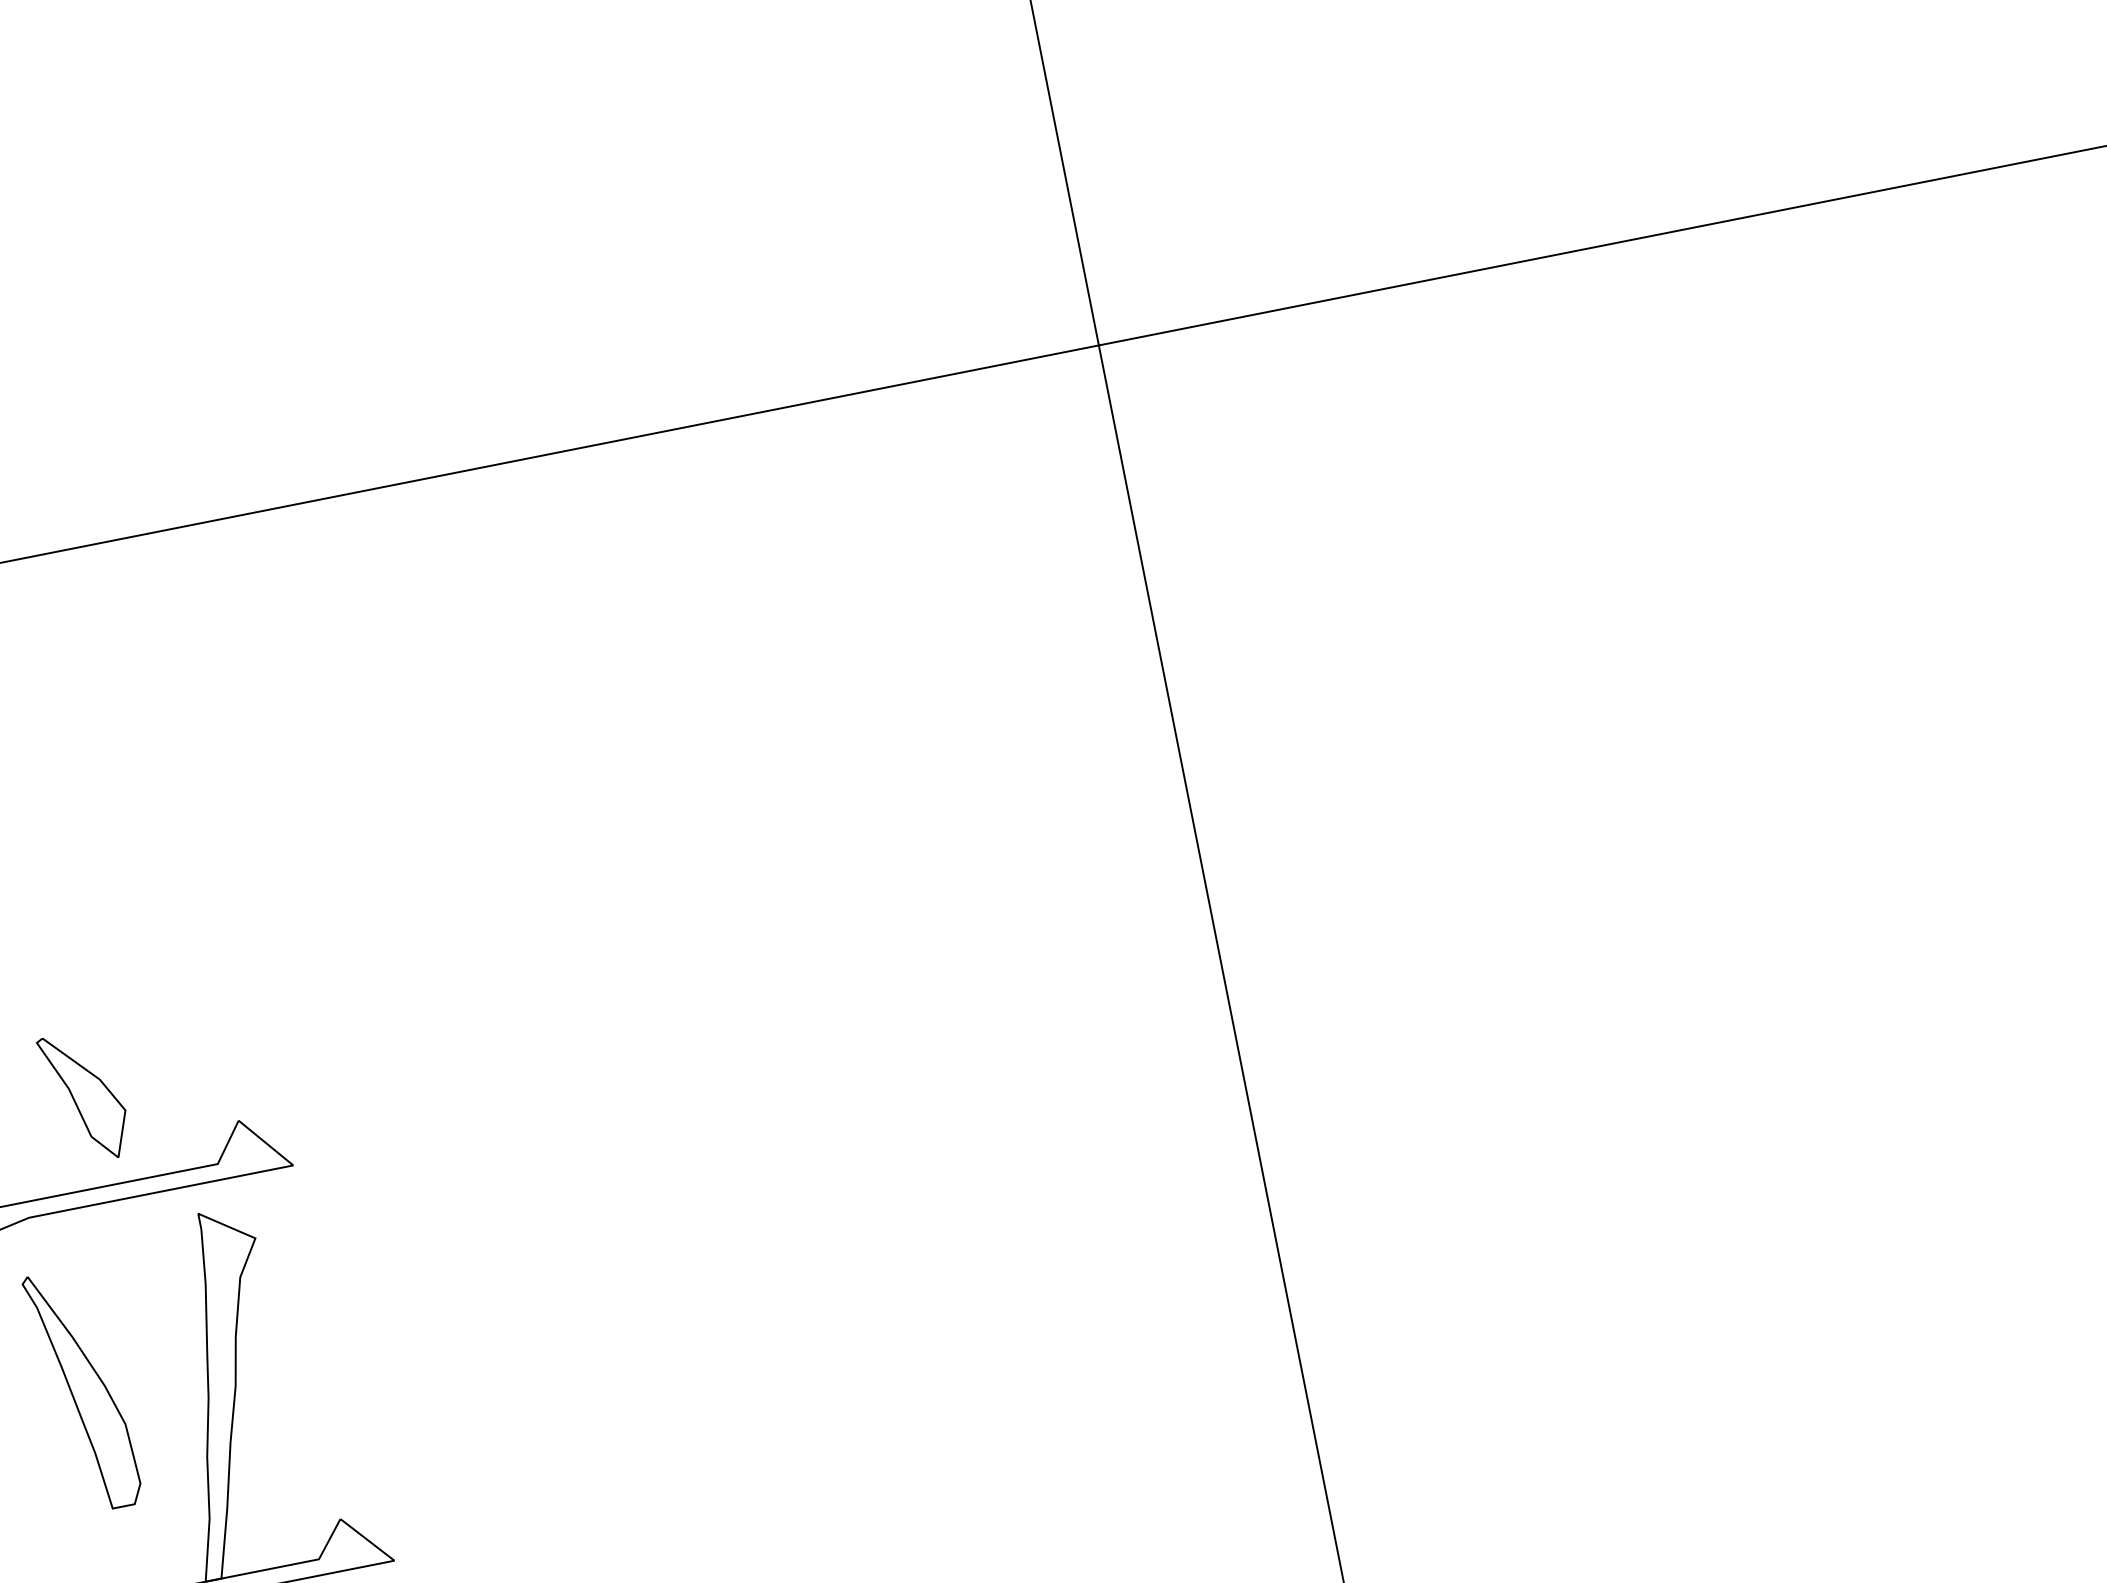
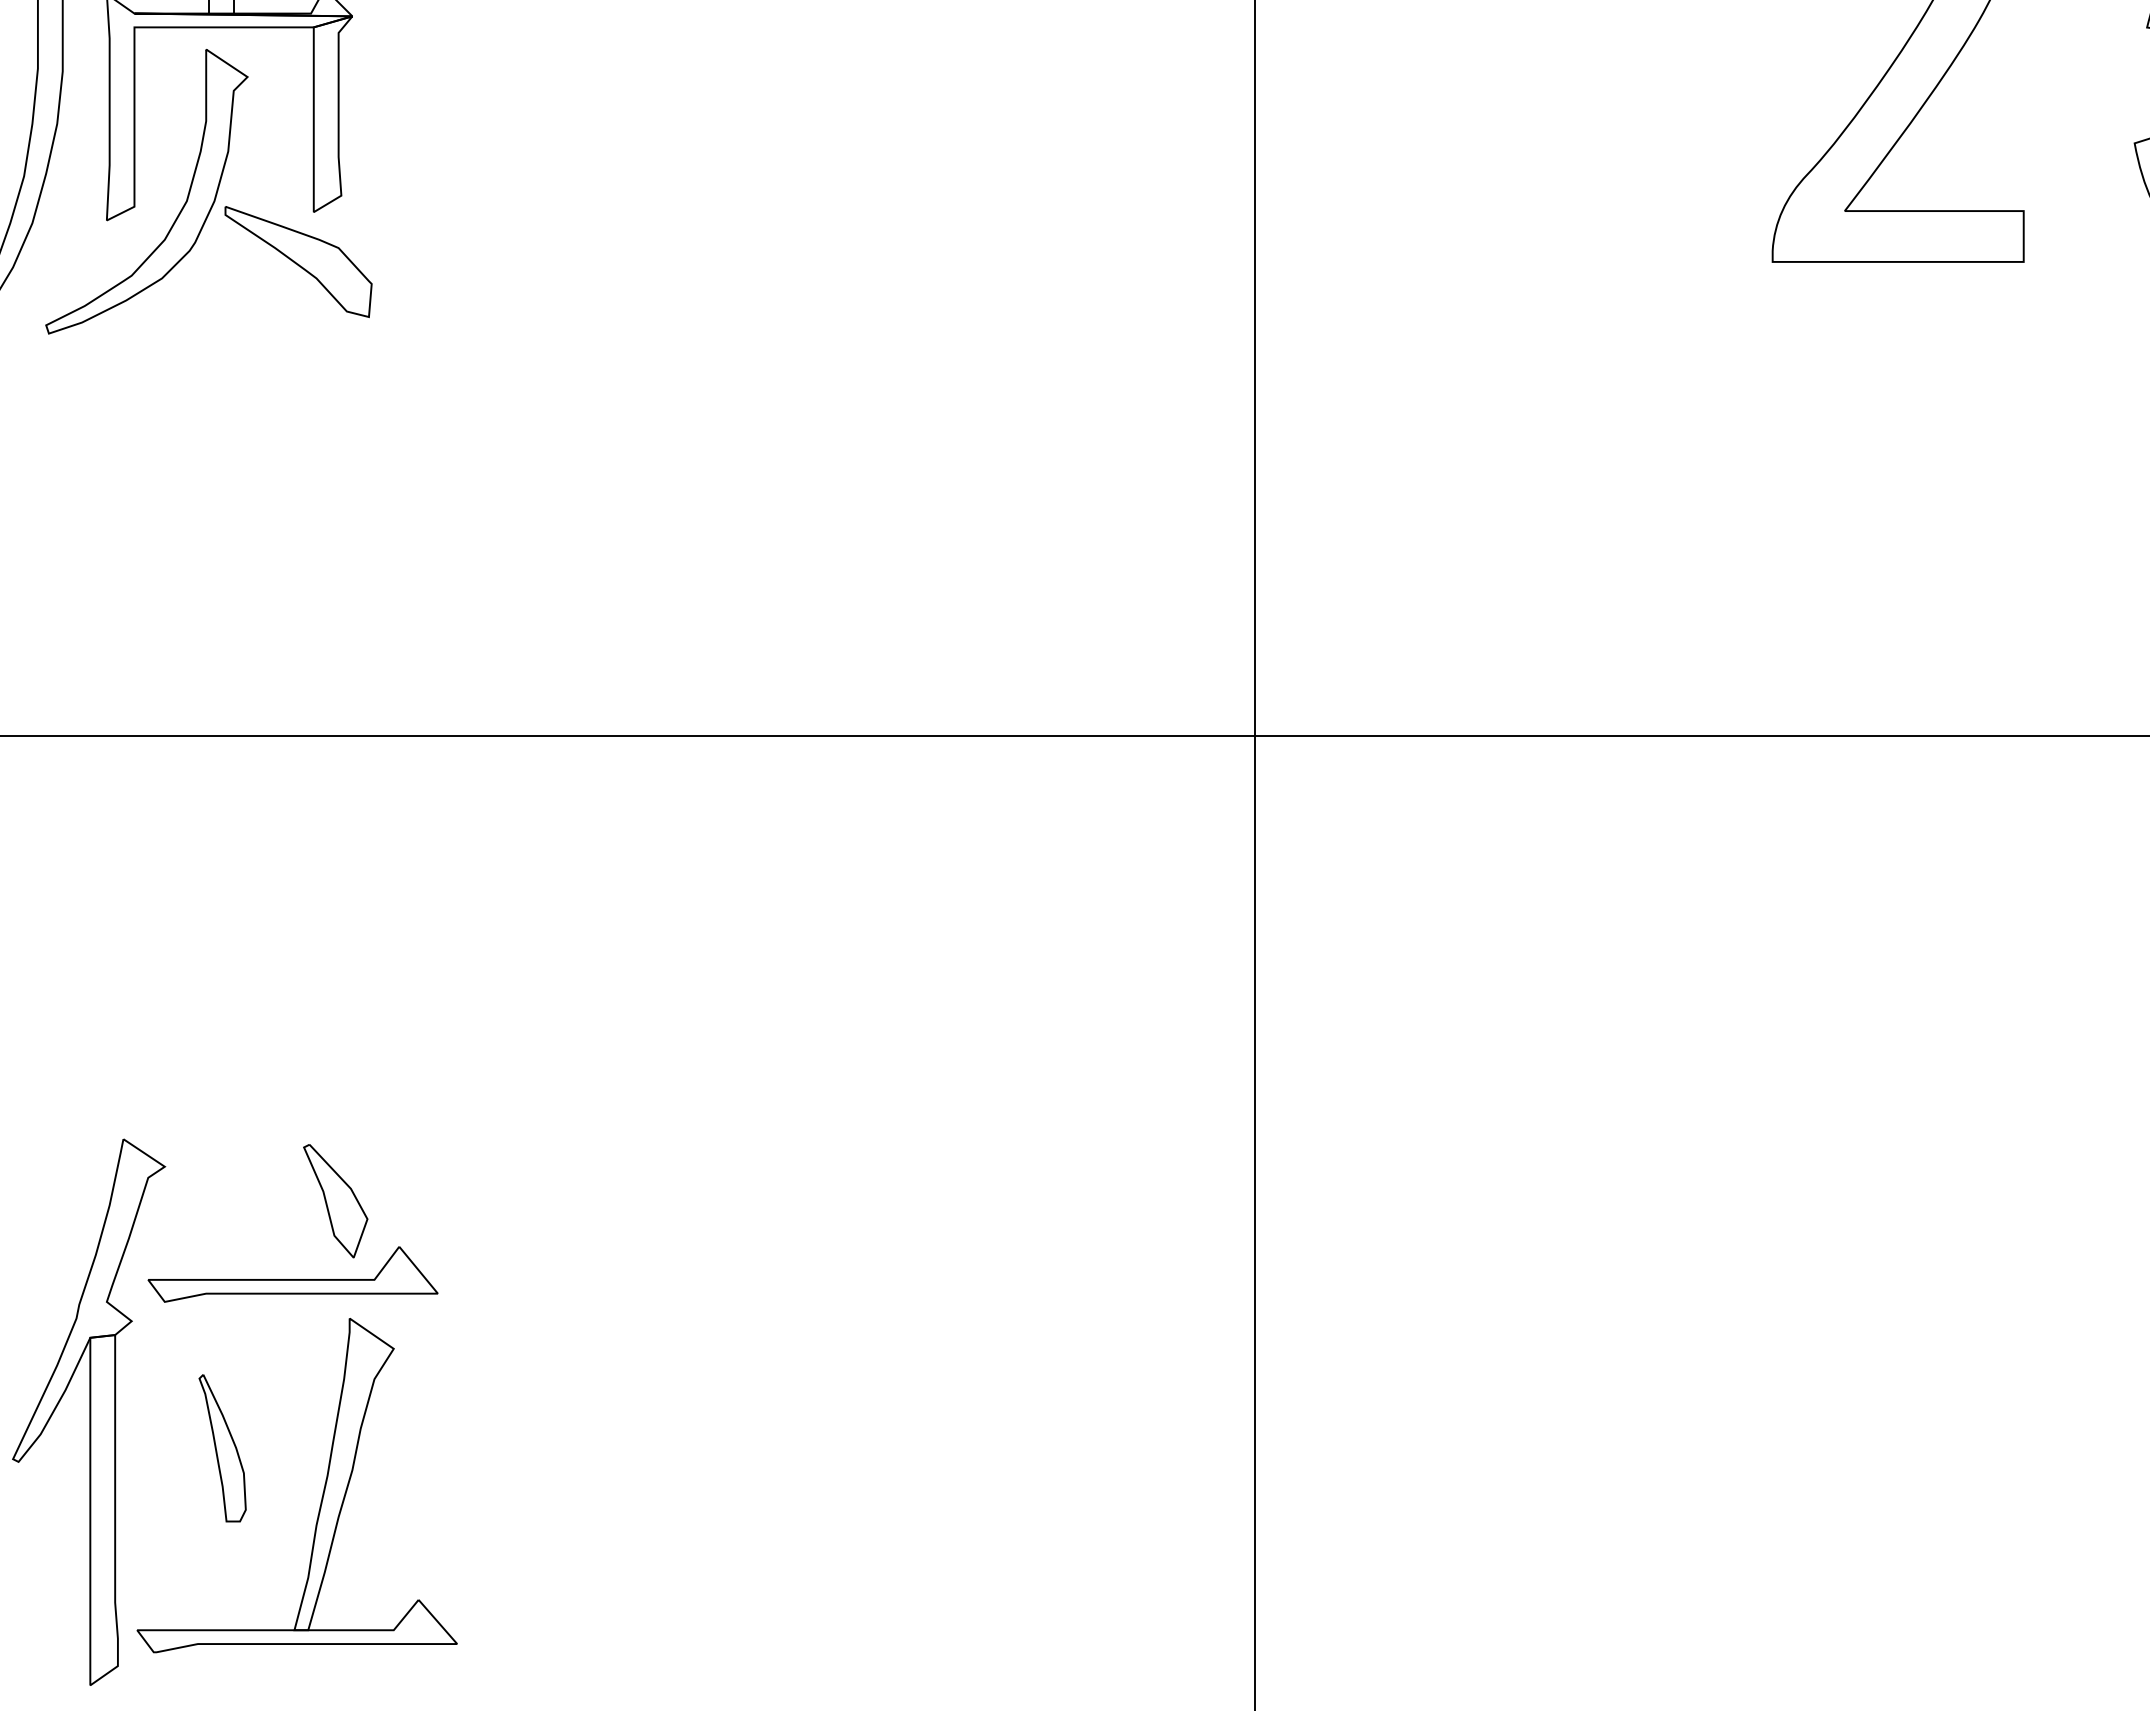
part: (84, 1097) -> (335, 1201), moved
part: (82, 1389) -> (222, 1447), size x0.7

